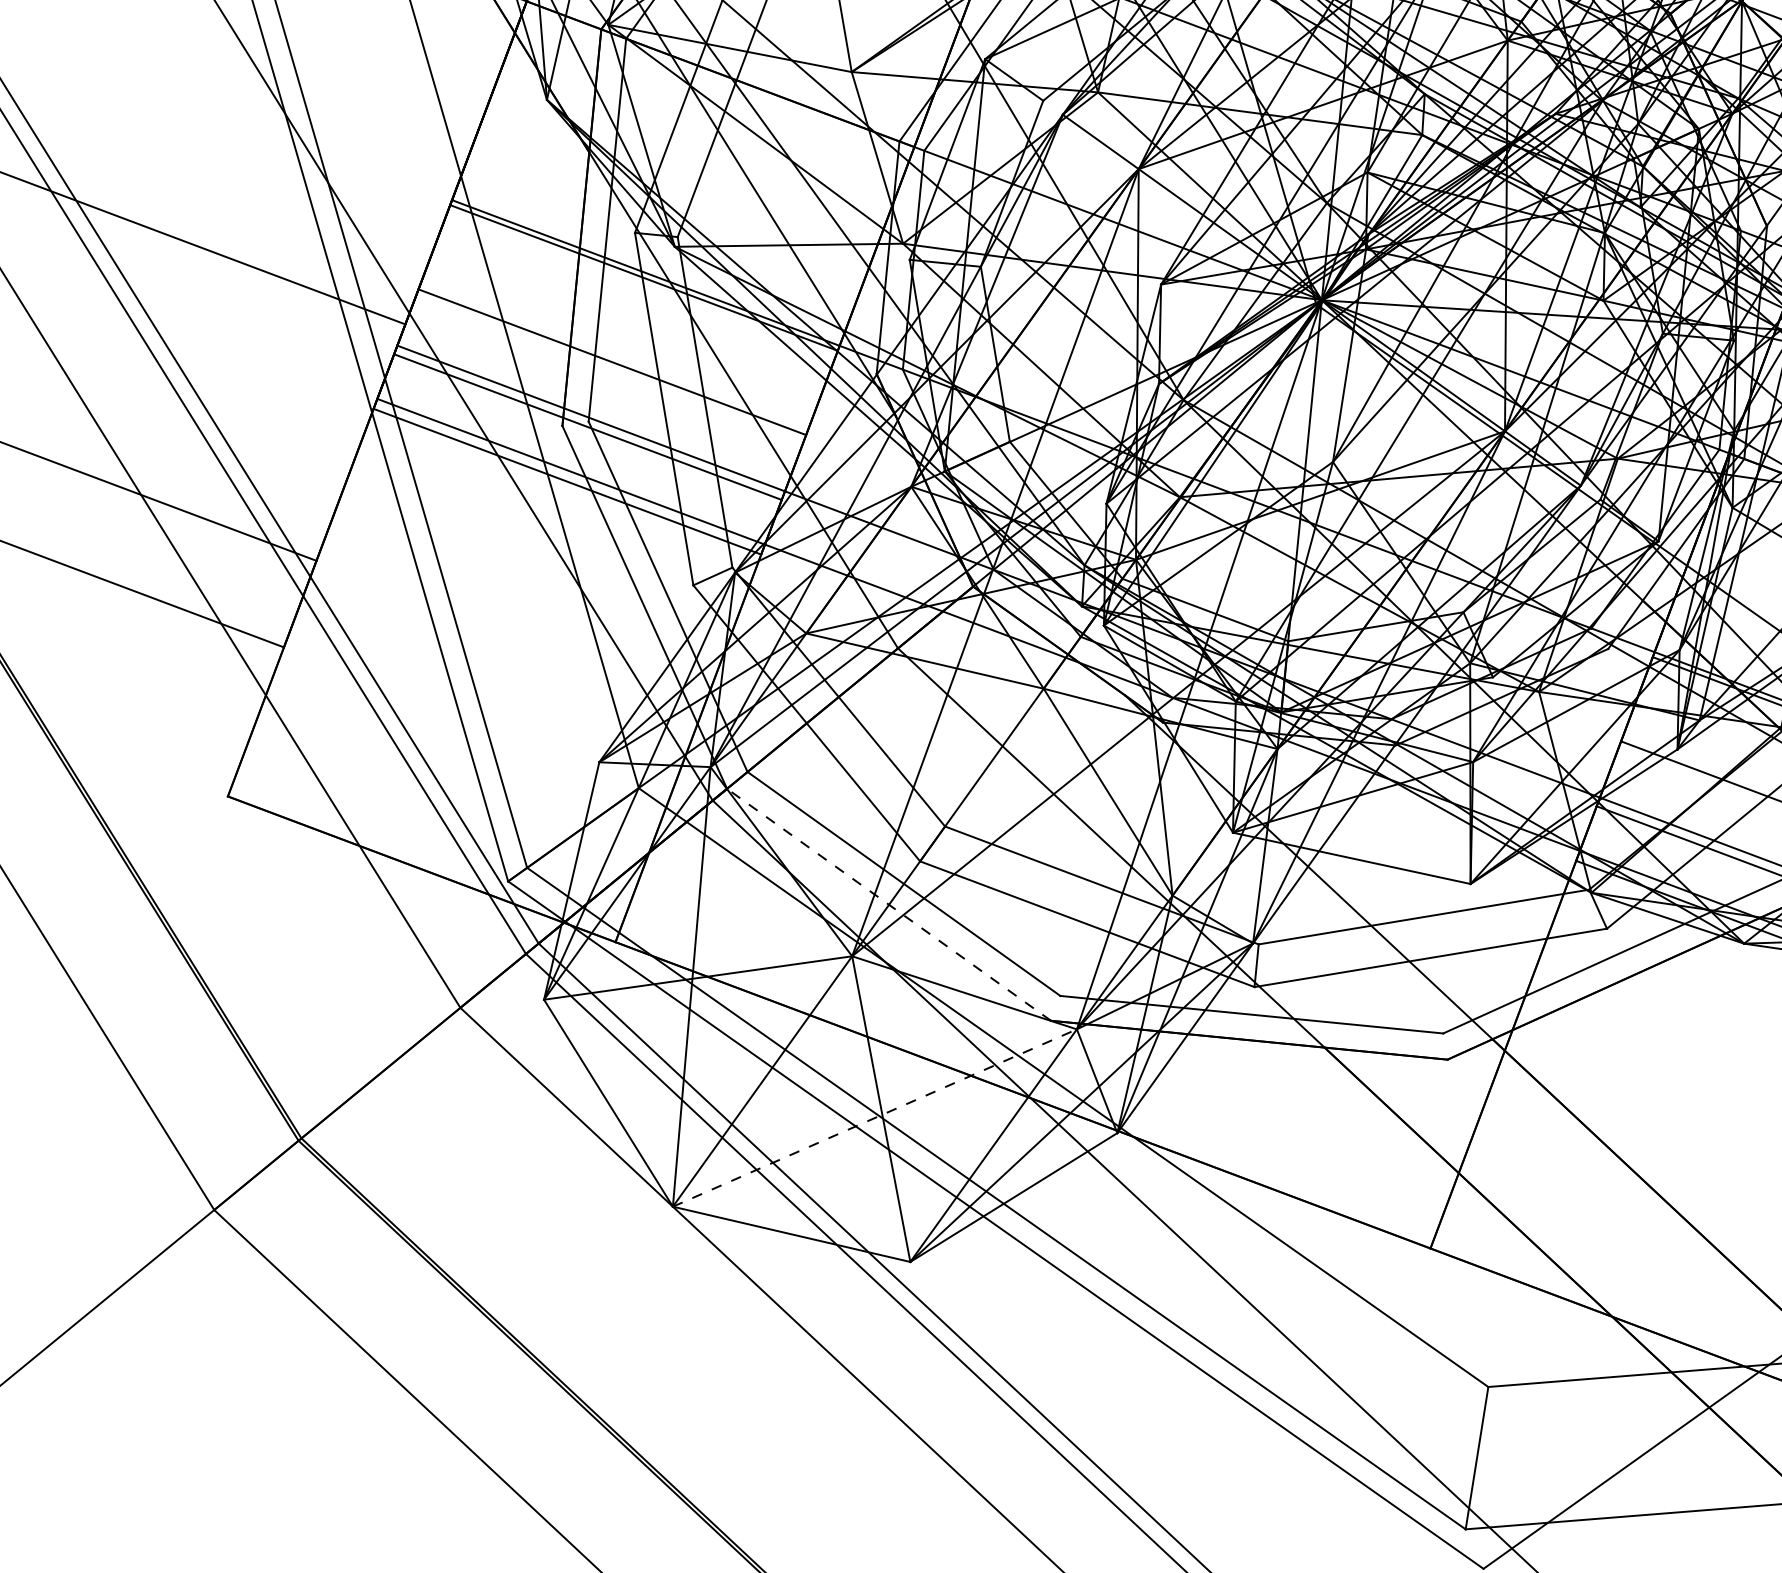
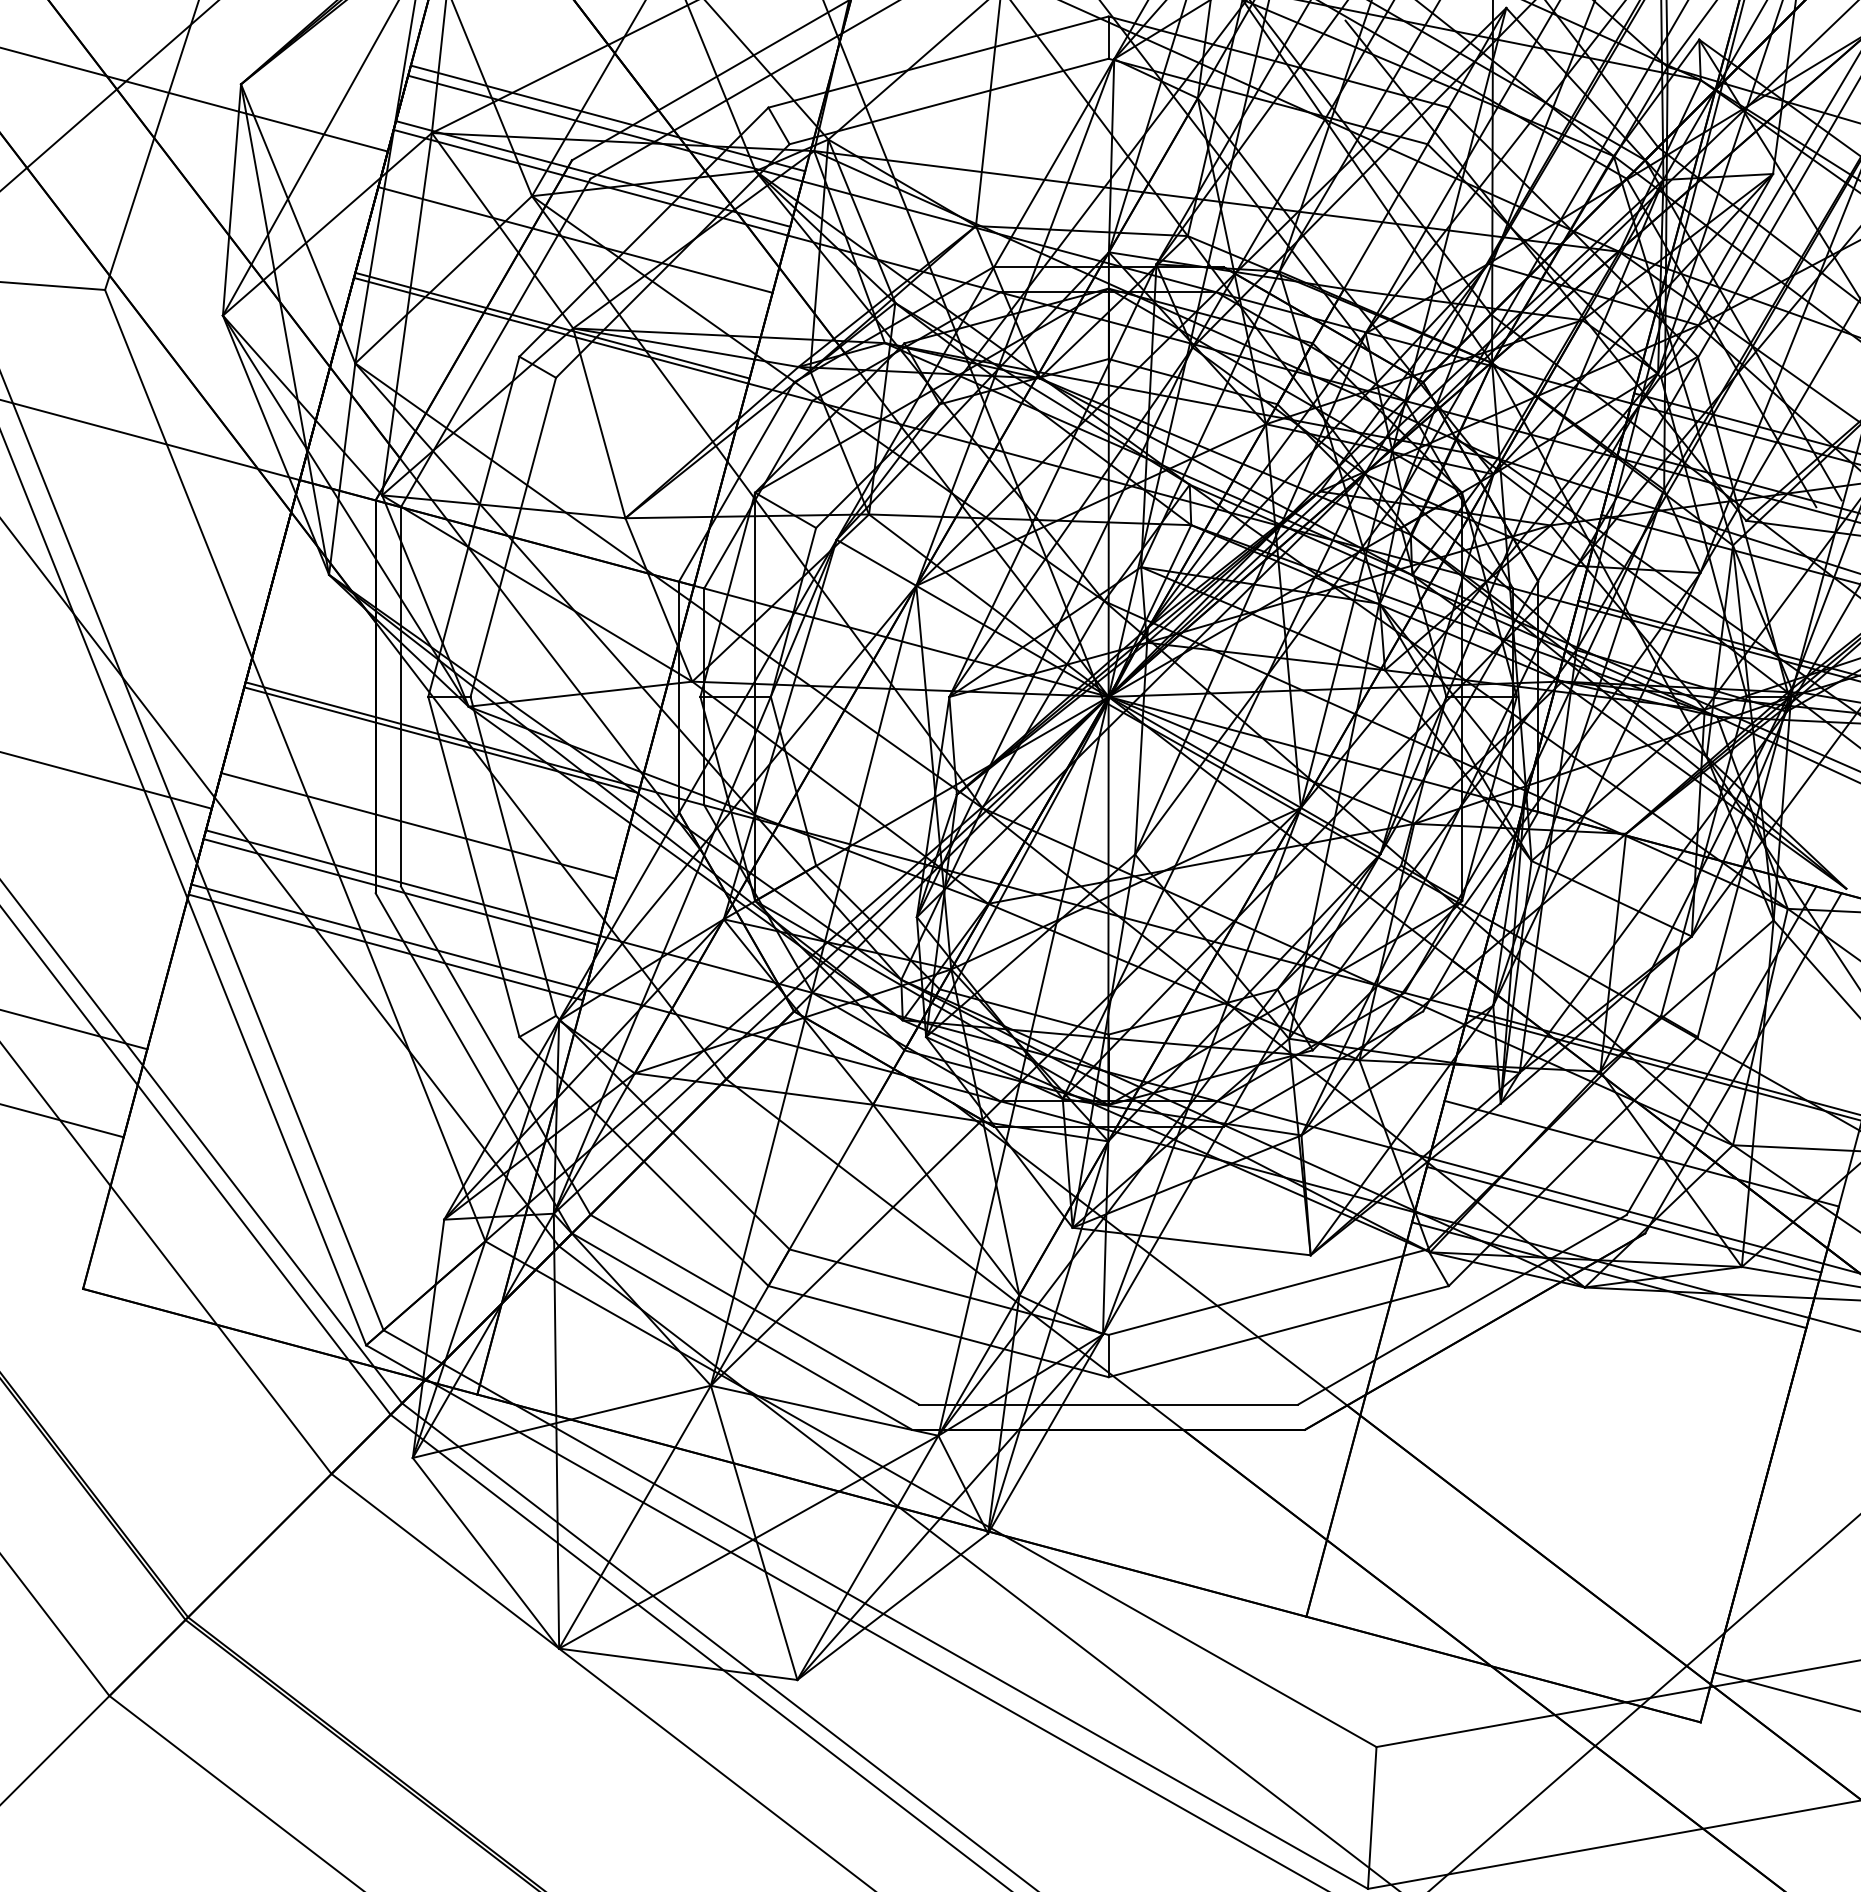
line: (888, 904) -> (741, 1331), dashed -> solid
line: (875, 1117) -> (749, 1541), dashed -> solid

